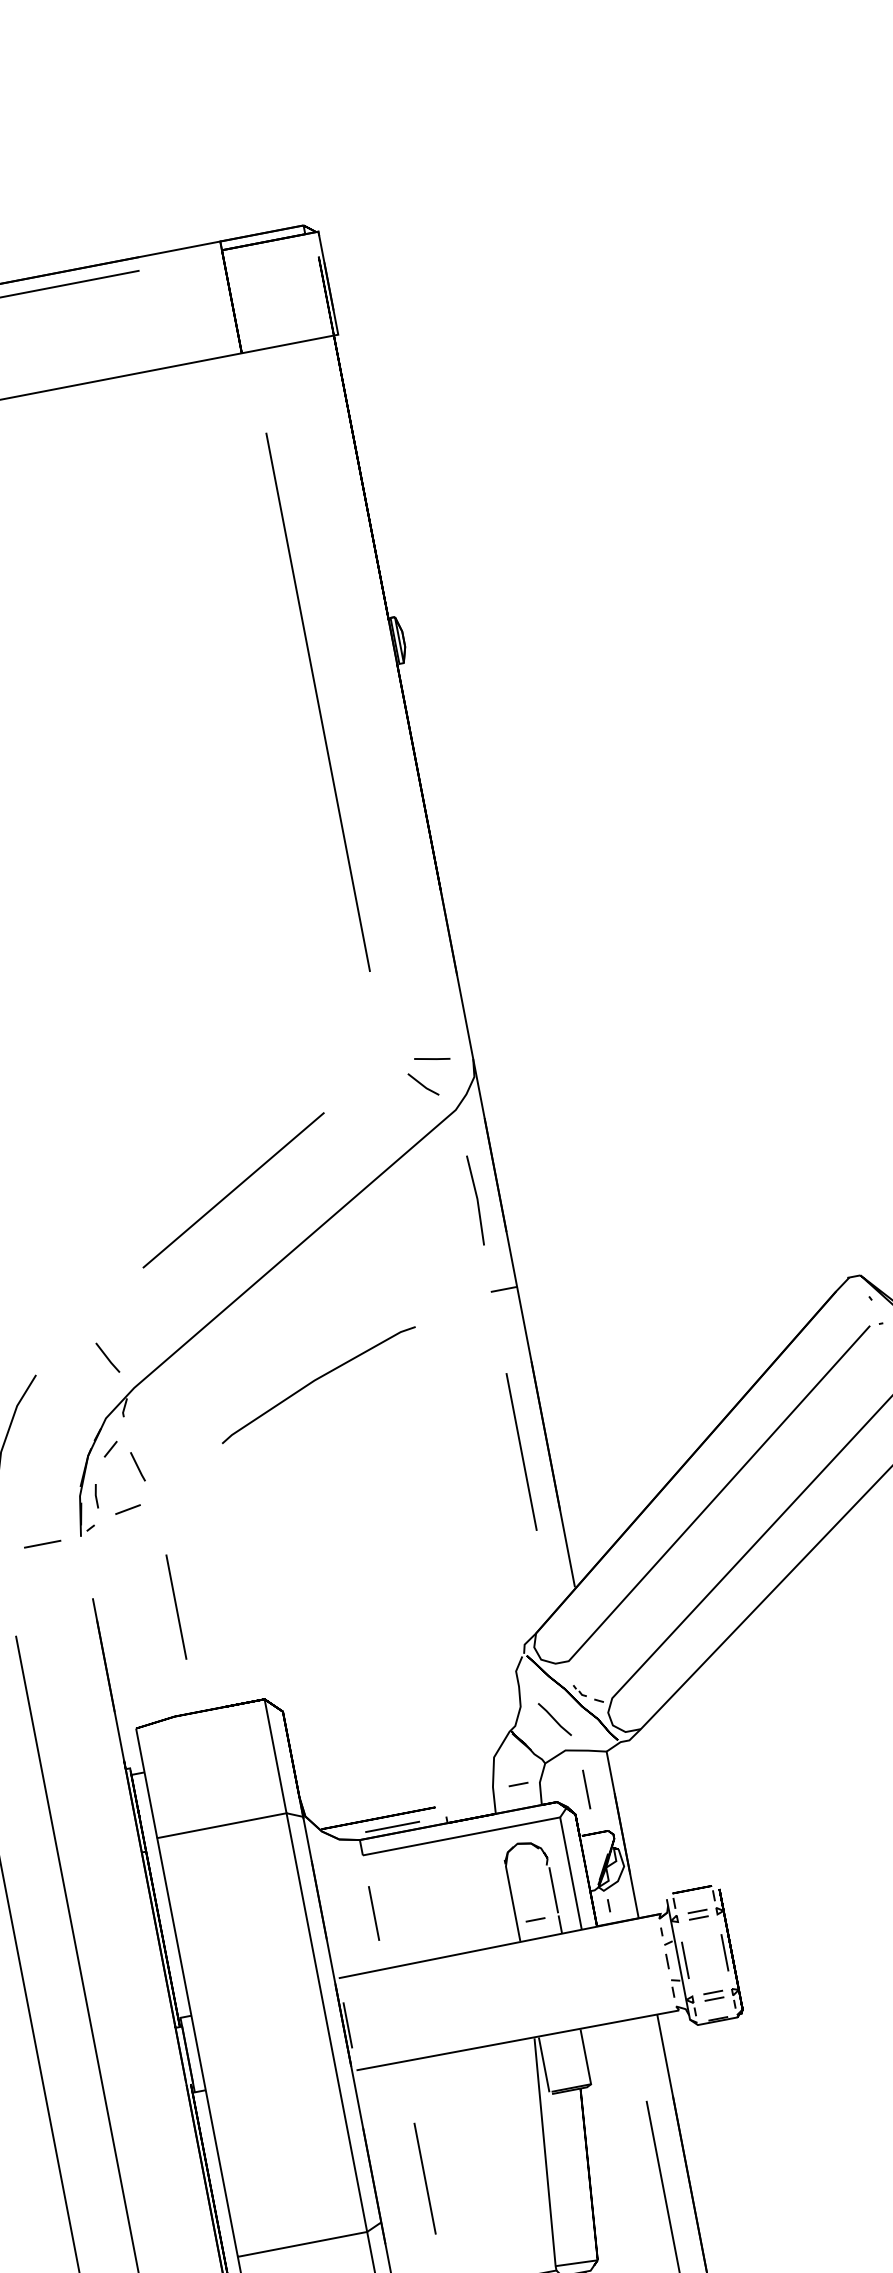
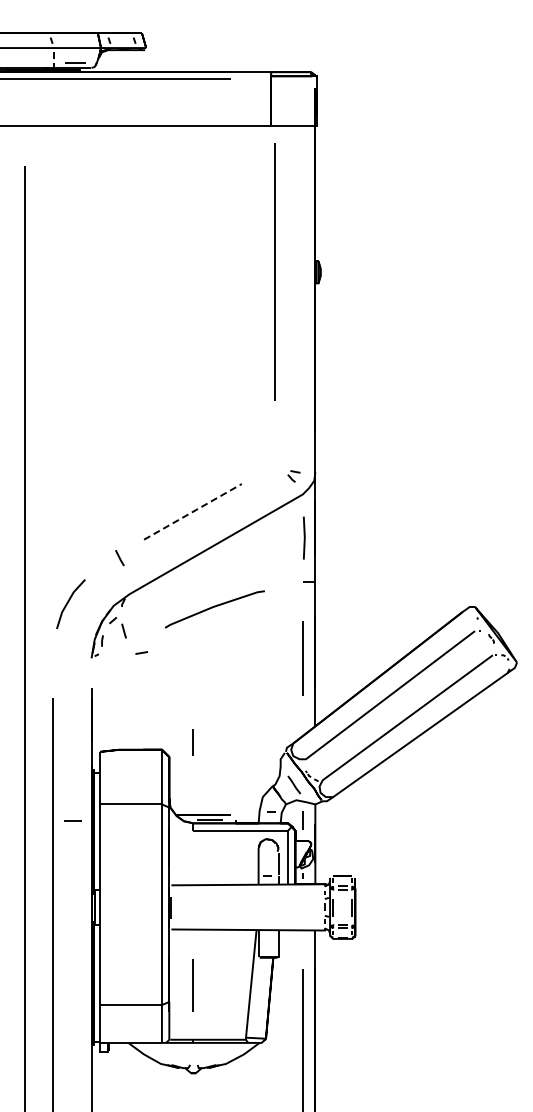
line: (316, 701) -> (274, 271), moved
part: (429, 1076) -> (293, 476), size x0.6
line: (234, 1189) -> (193, 511), solid -> dashed
line: (107, 1358) -> (119, 558), moved
line: (127, 1508) -> (141, 652), moved
line: (40, 1542) -> (72, 820), moved
line: (174, 1607) -> (128, 699), removed
line: (371, 1913) -> (192, 742), moved

